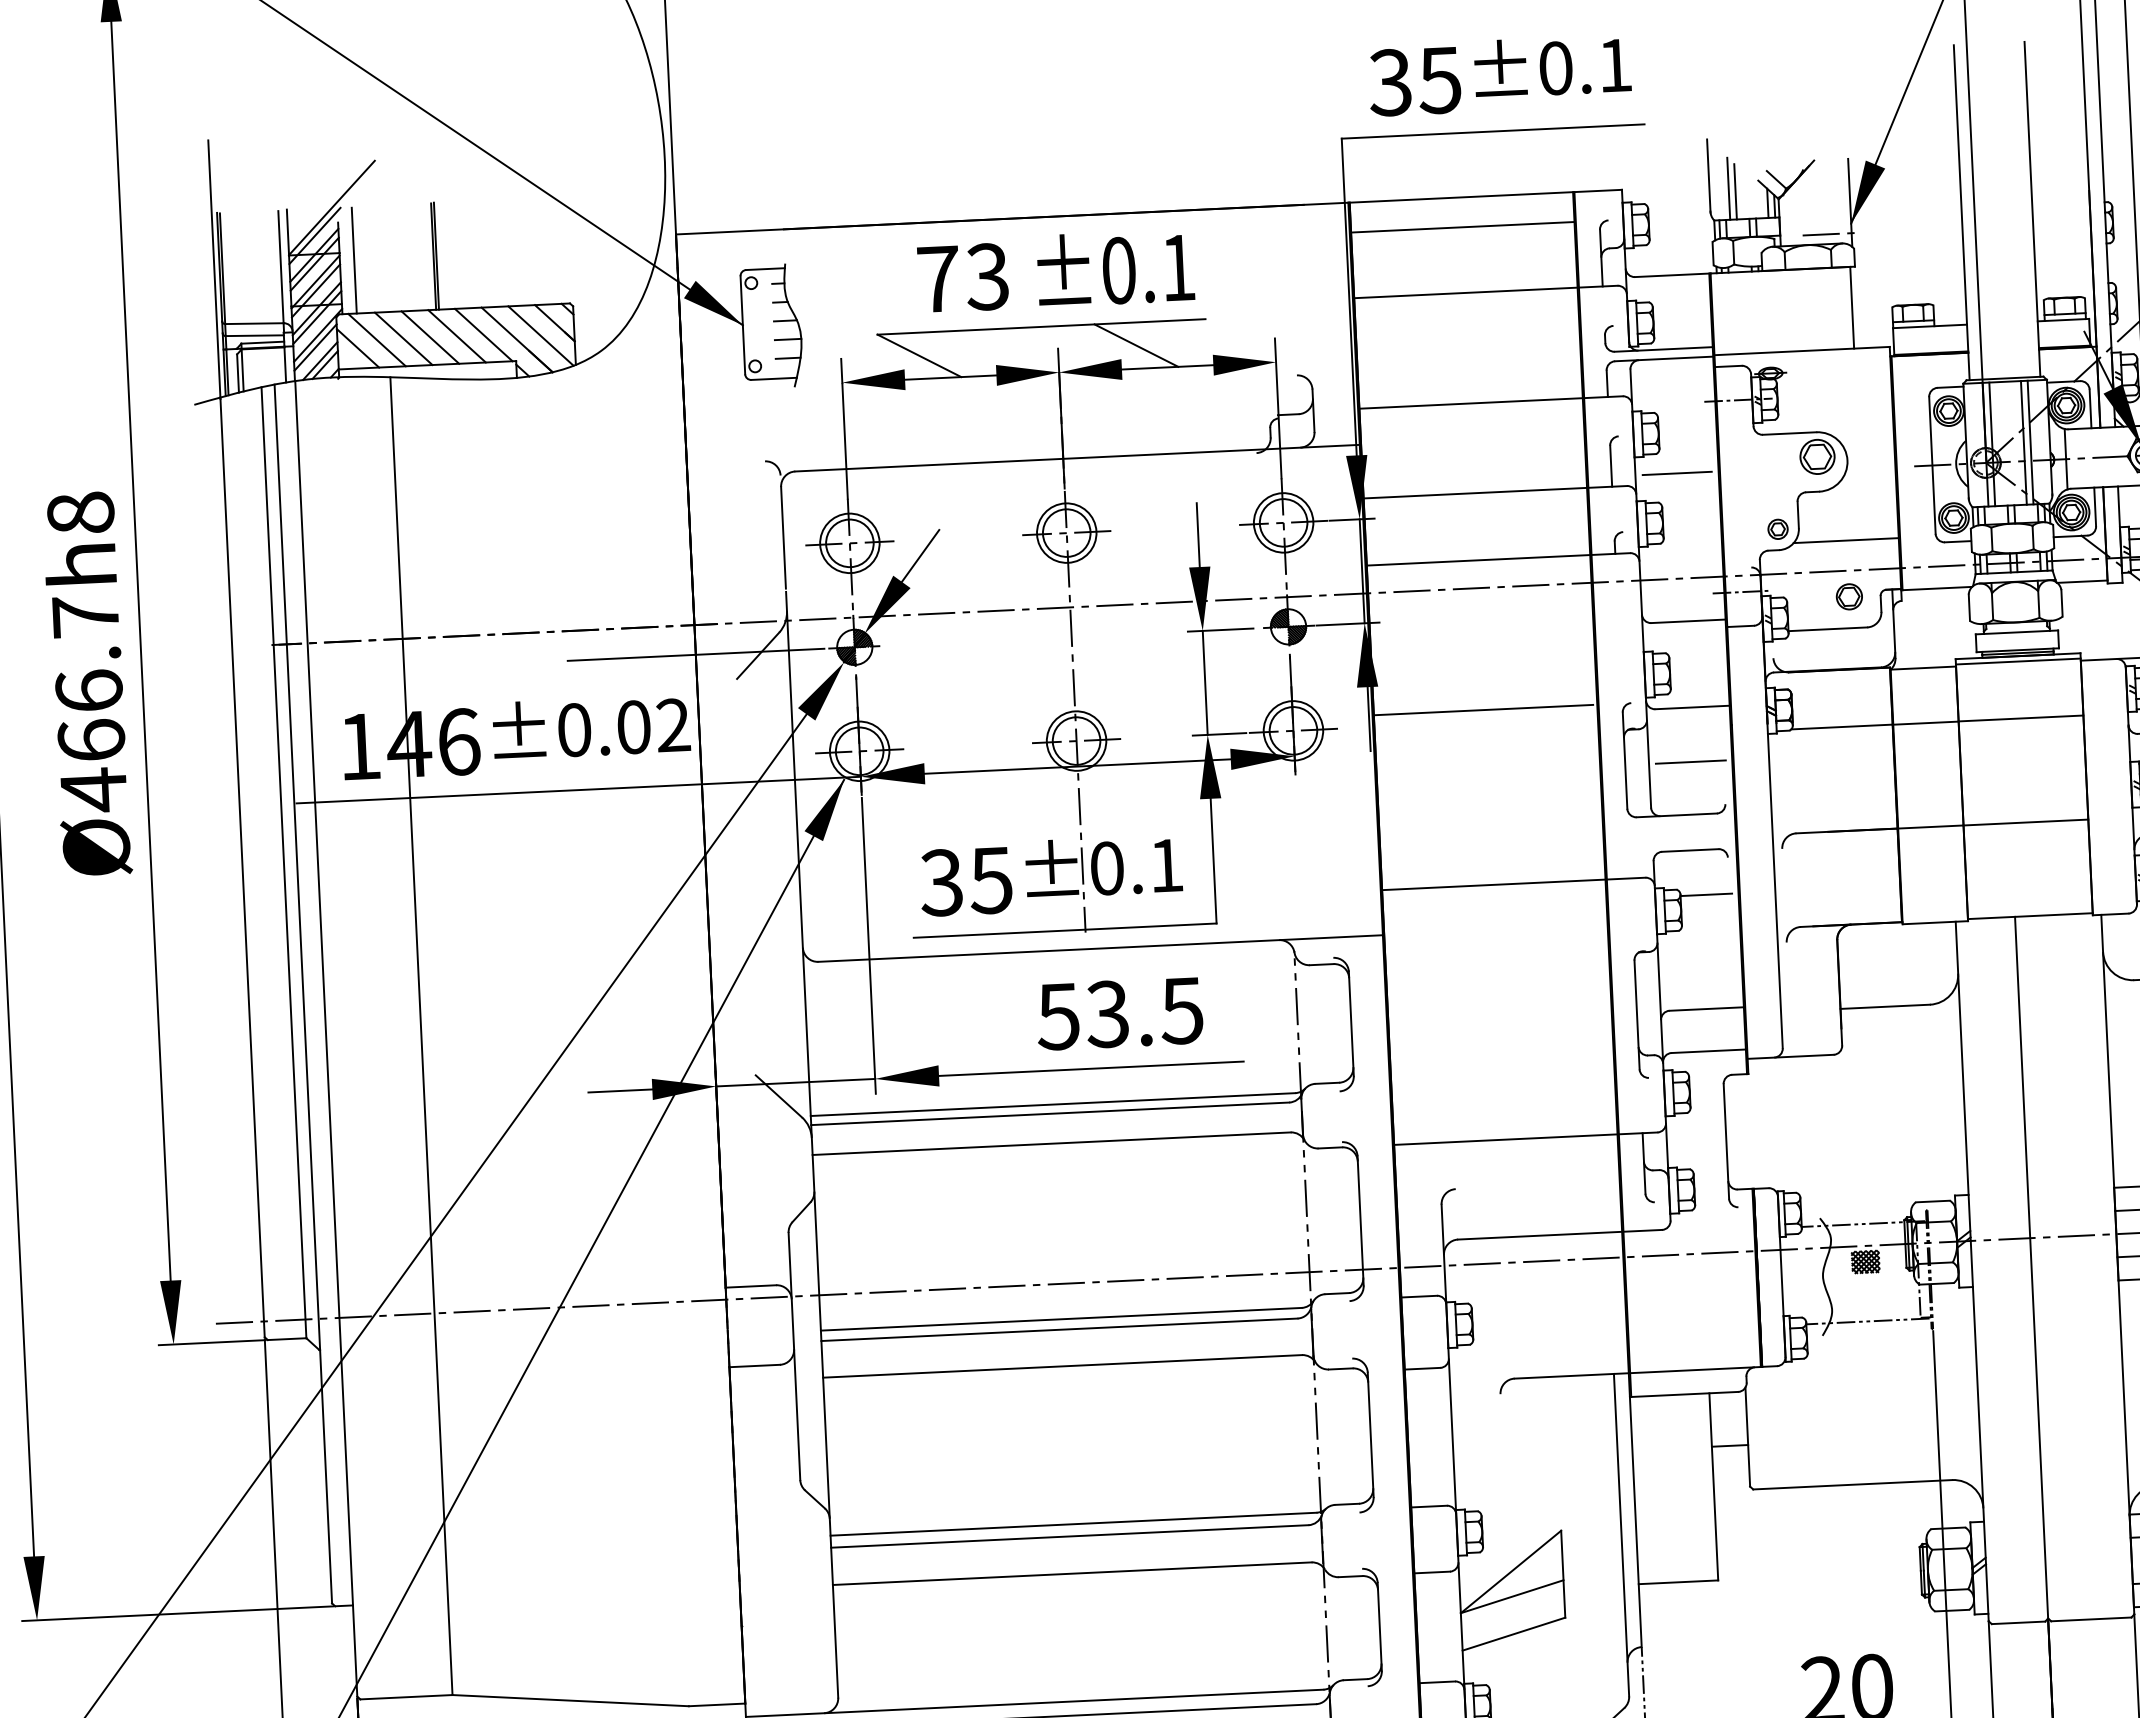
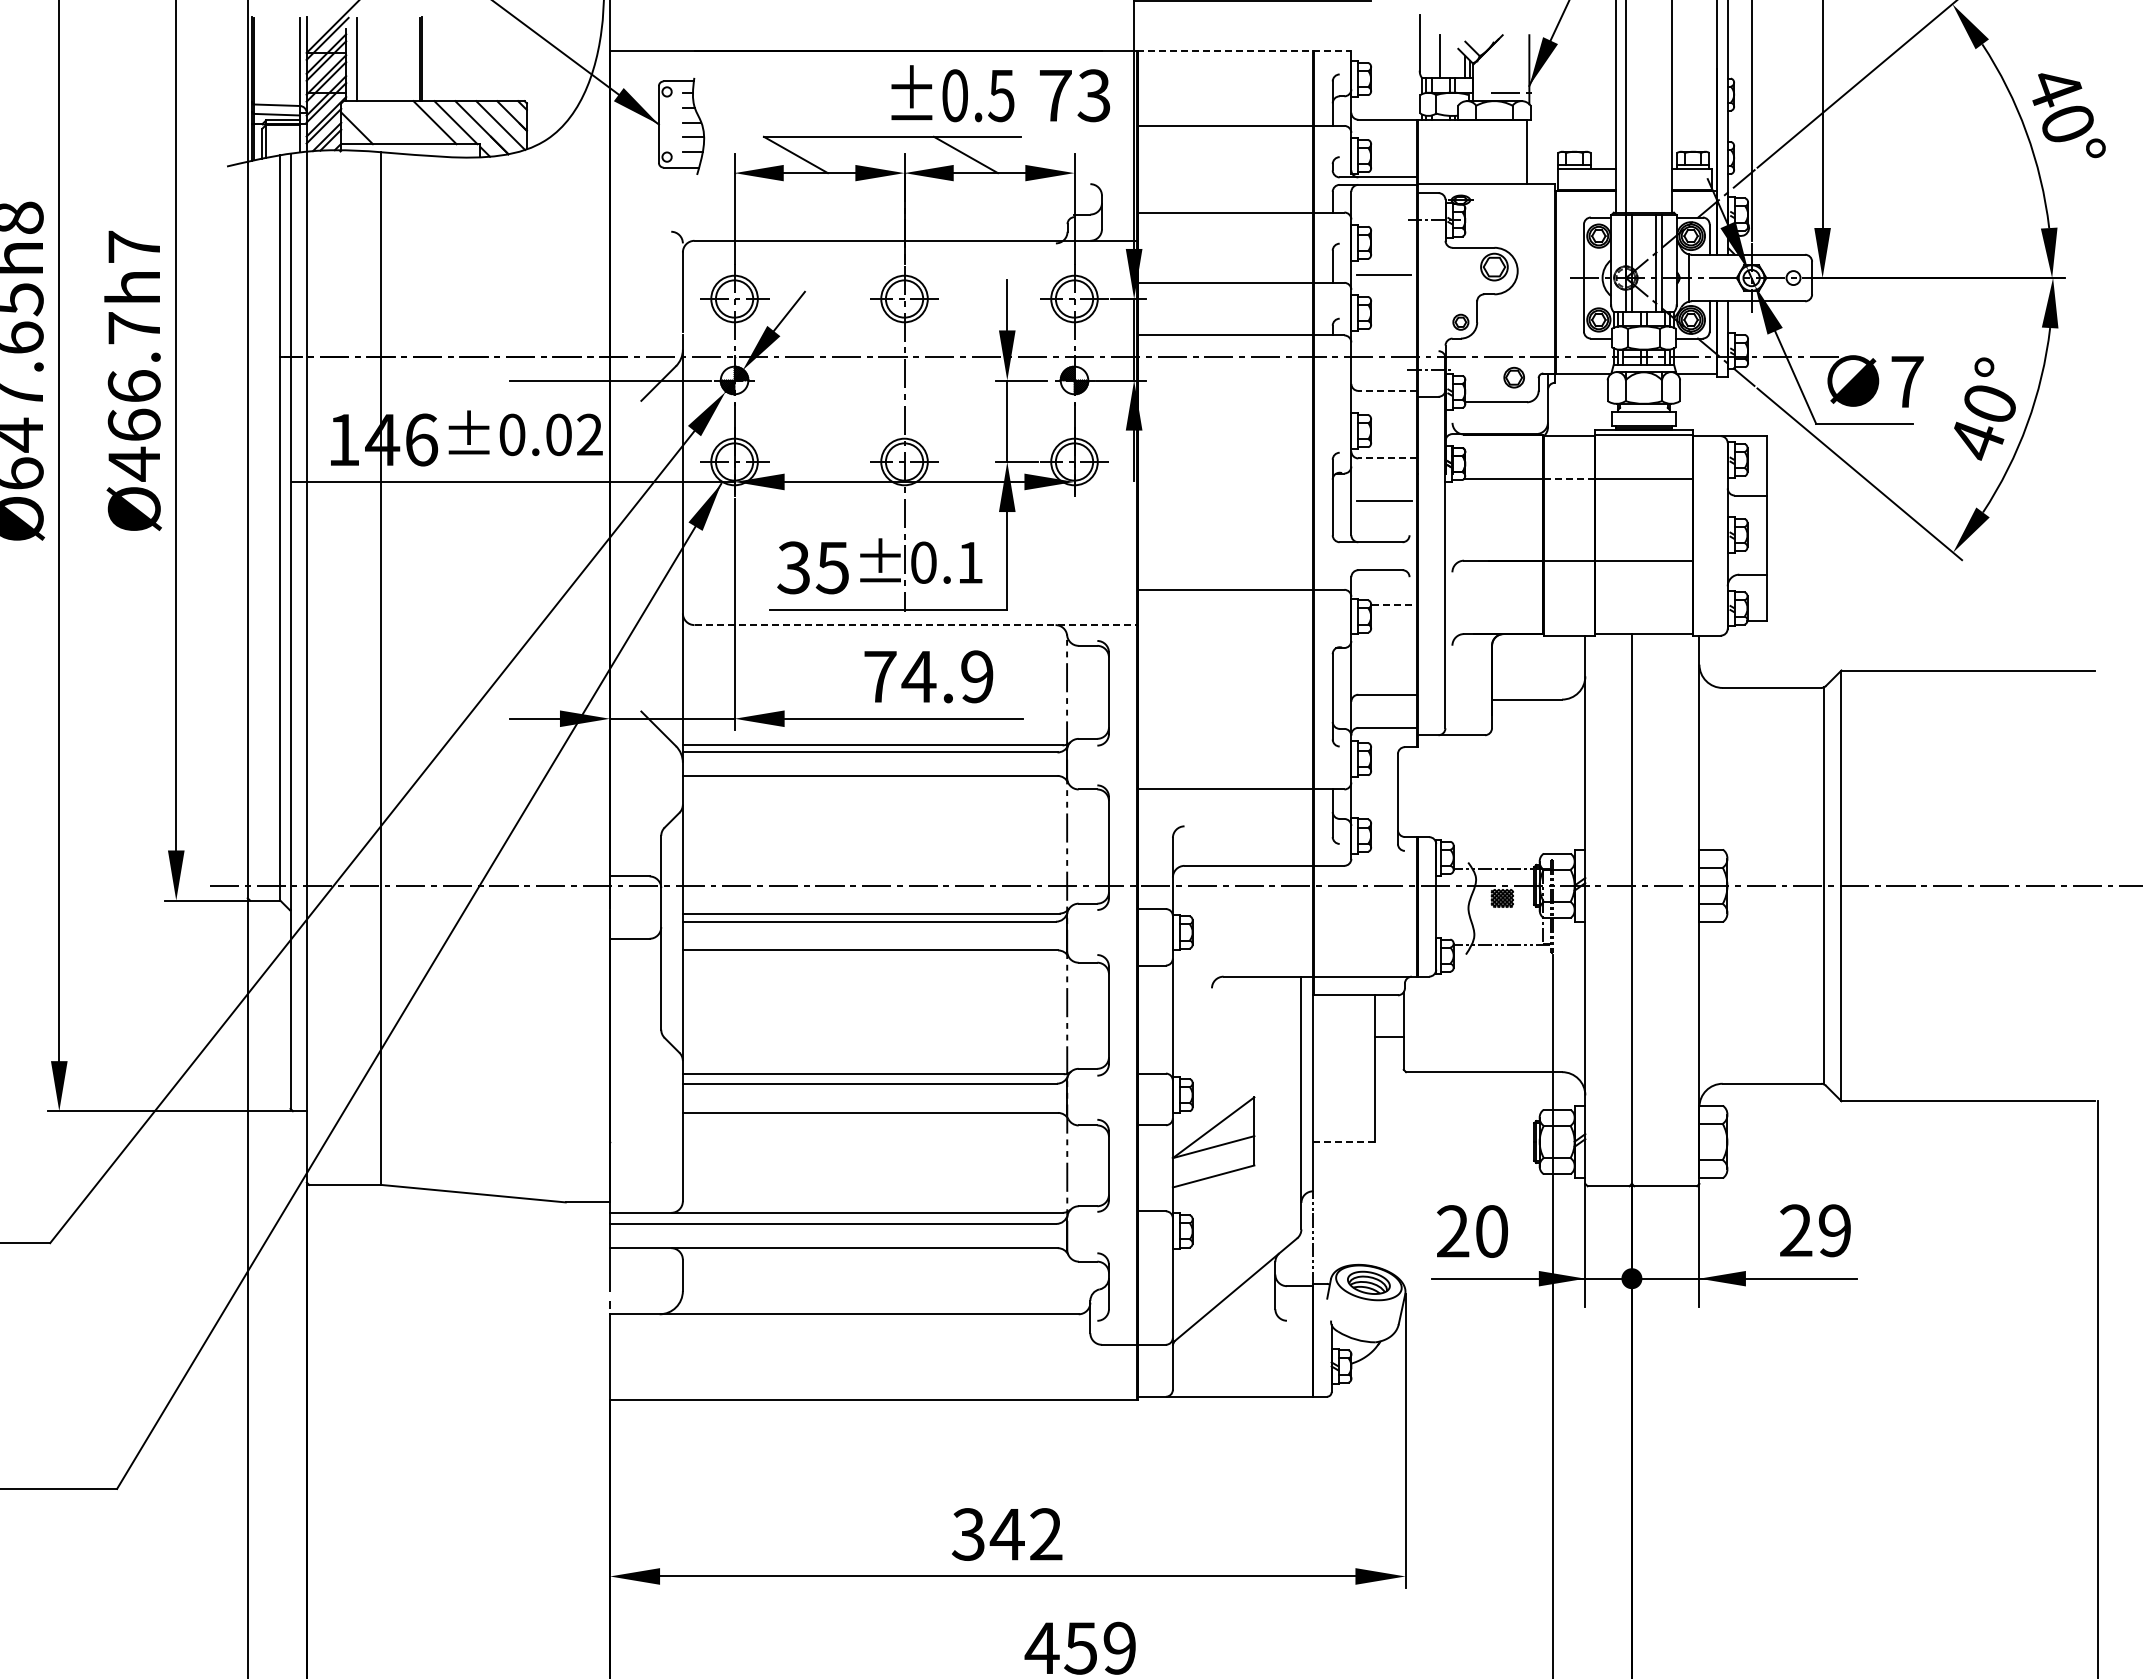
line: (1728, 187) -> (1434, 53), removed
line: (1485, 196) -> (1244, 51), solid -> dashed
line: (1462, 227) -> (1225, 74), removed
text: (1178, 268) -> (1001, 96), ±0.1 -> ±0.5
text: (962, 277) -> (1074, 95), moved
line: (429, 337) -> (413, 122), removed
line: (402, 338) -> (392, 122), removed
line: (375, 339) -> (371, 122), removed
text: (81, 512) -> (134, 246), Ø466.7h8 -> Ø466.7h7
line: (1845, 540) -> (1513, 333), removed
line: (1687, 620) -> (1386, 390), solid -> dashed
line: (1691, 707) -> (1386, 458), solid -> dashed
line: (1482, 709) -> (1223, 452), removed
line: (1926, 723) -> (1569, 479), solid -> dashed
line: (1705, 894) -> (1390, 605), solid -> dashed
line: (1101, 948) -> (916, 625), solid -> dashed
text: (1120, 1013) -> (928, 676), 53.5 -> 74.9
line: (1677, 1582) -> (1343, 1142), solid -> dashed

